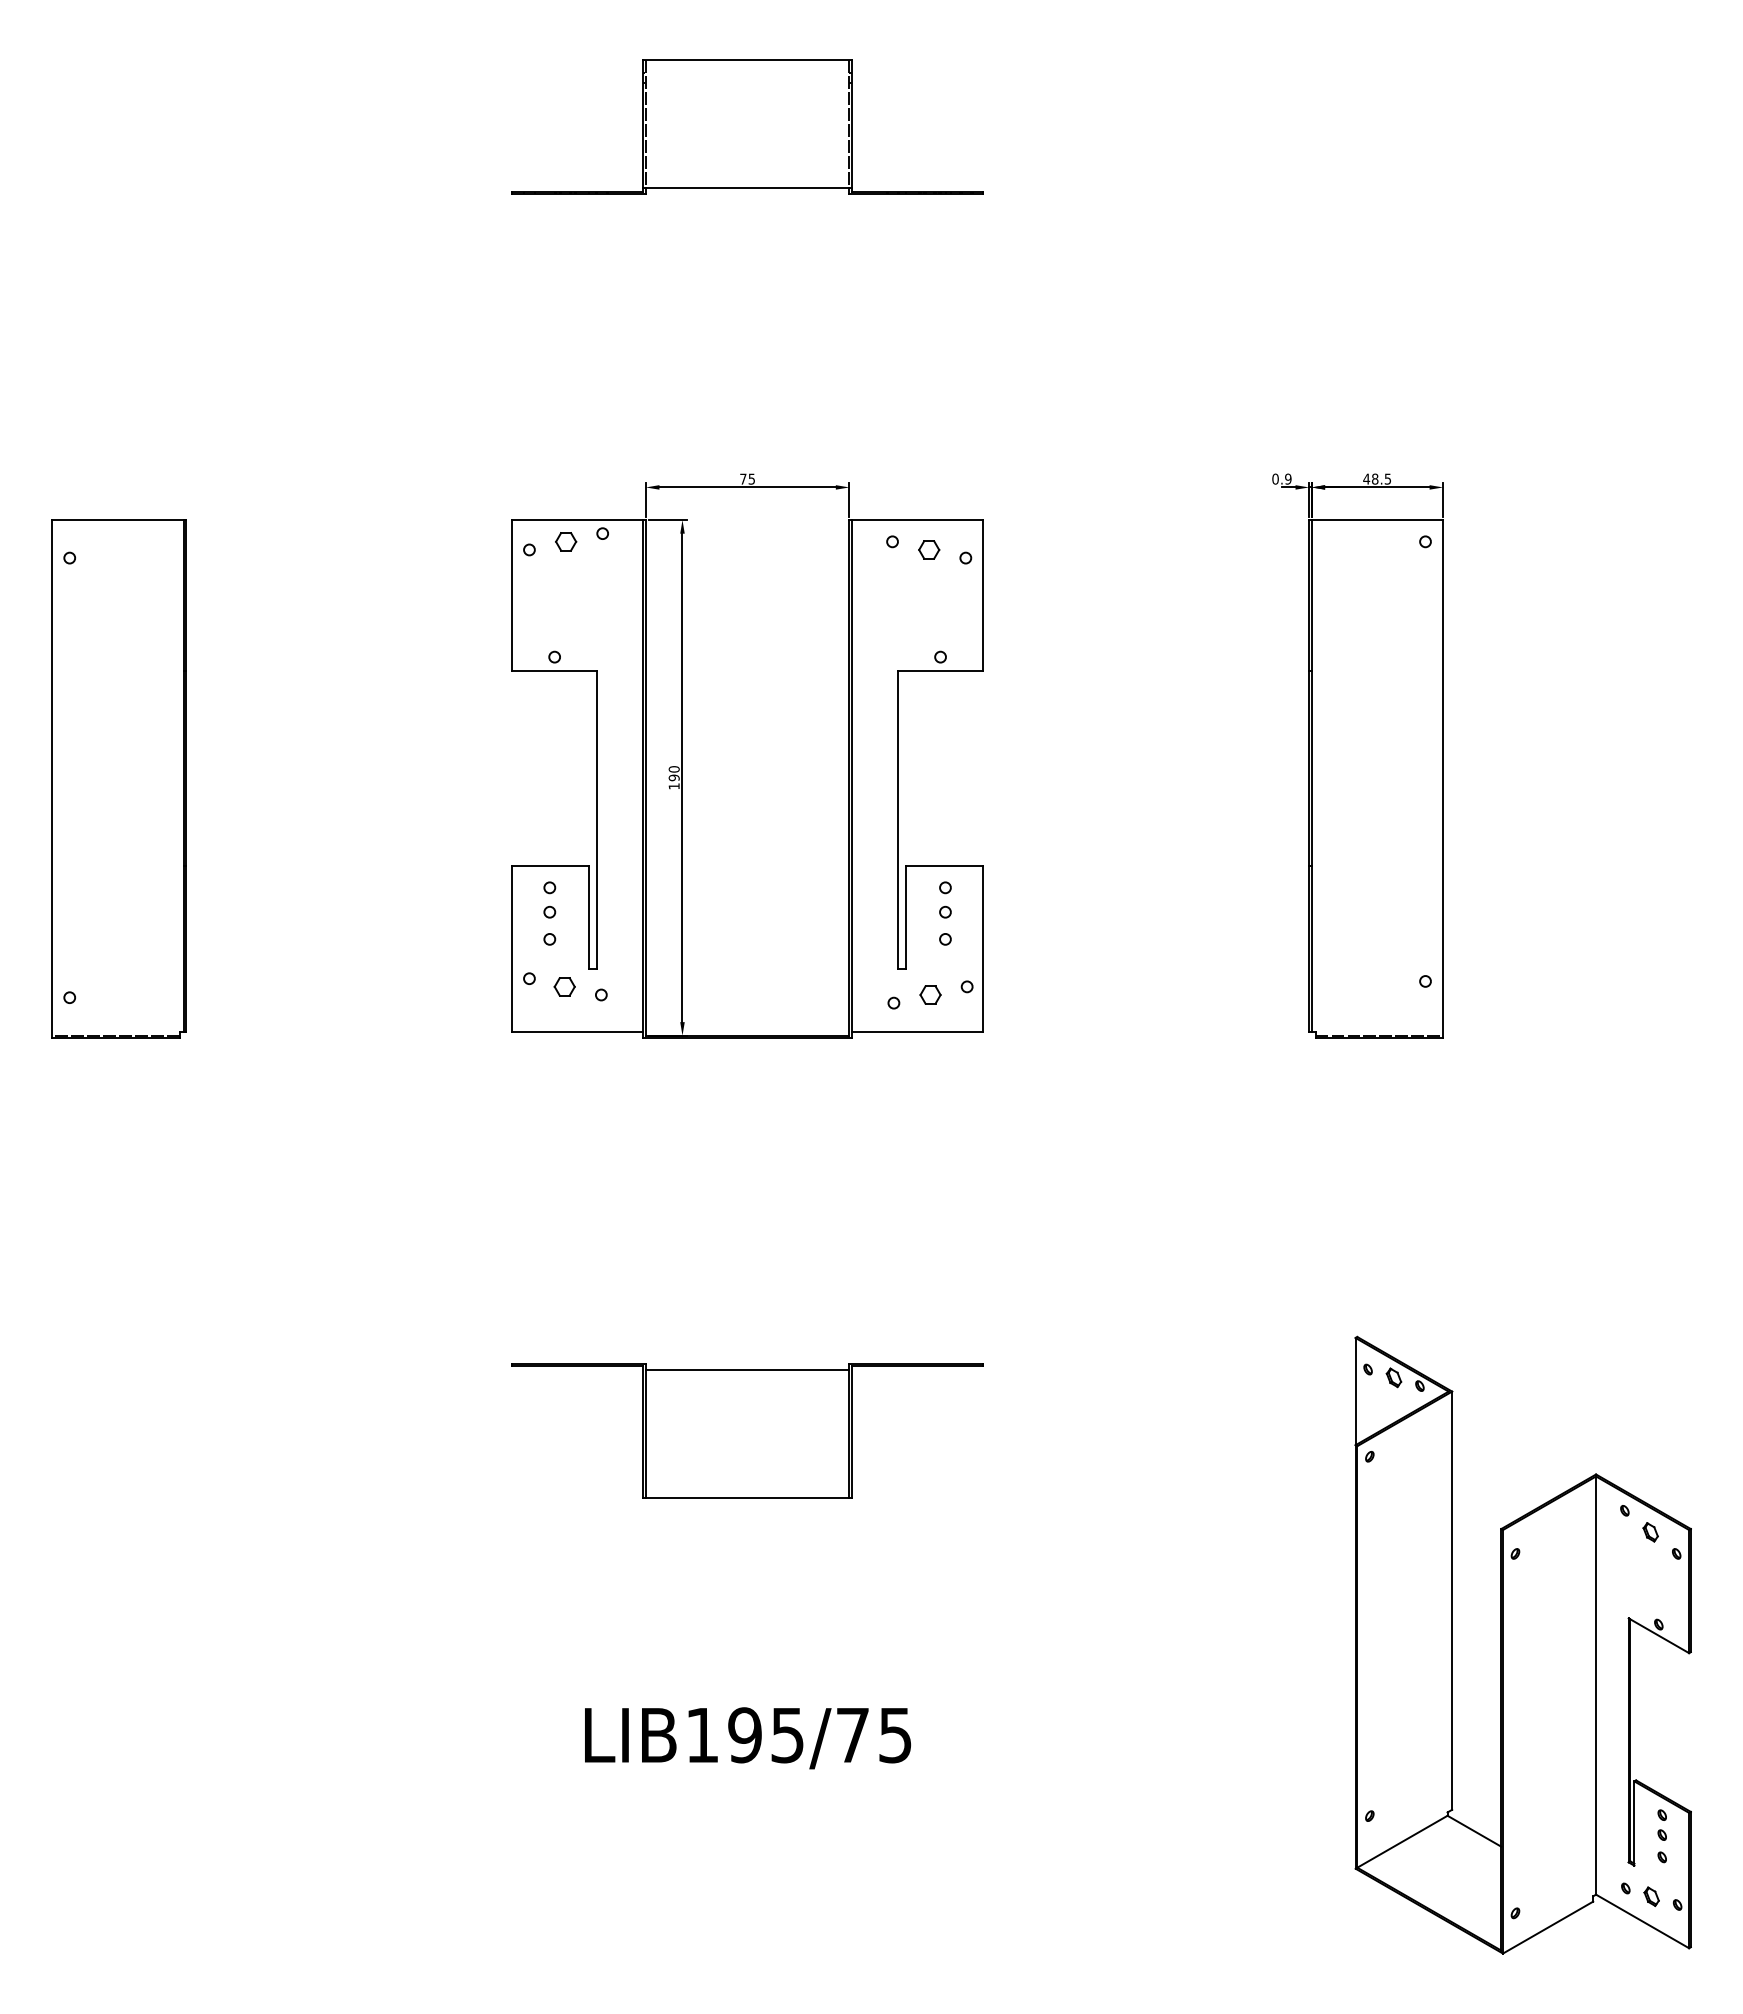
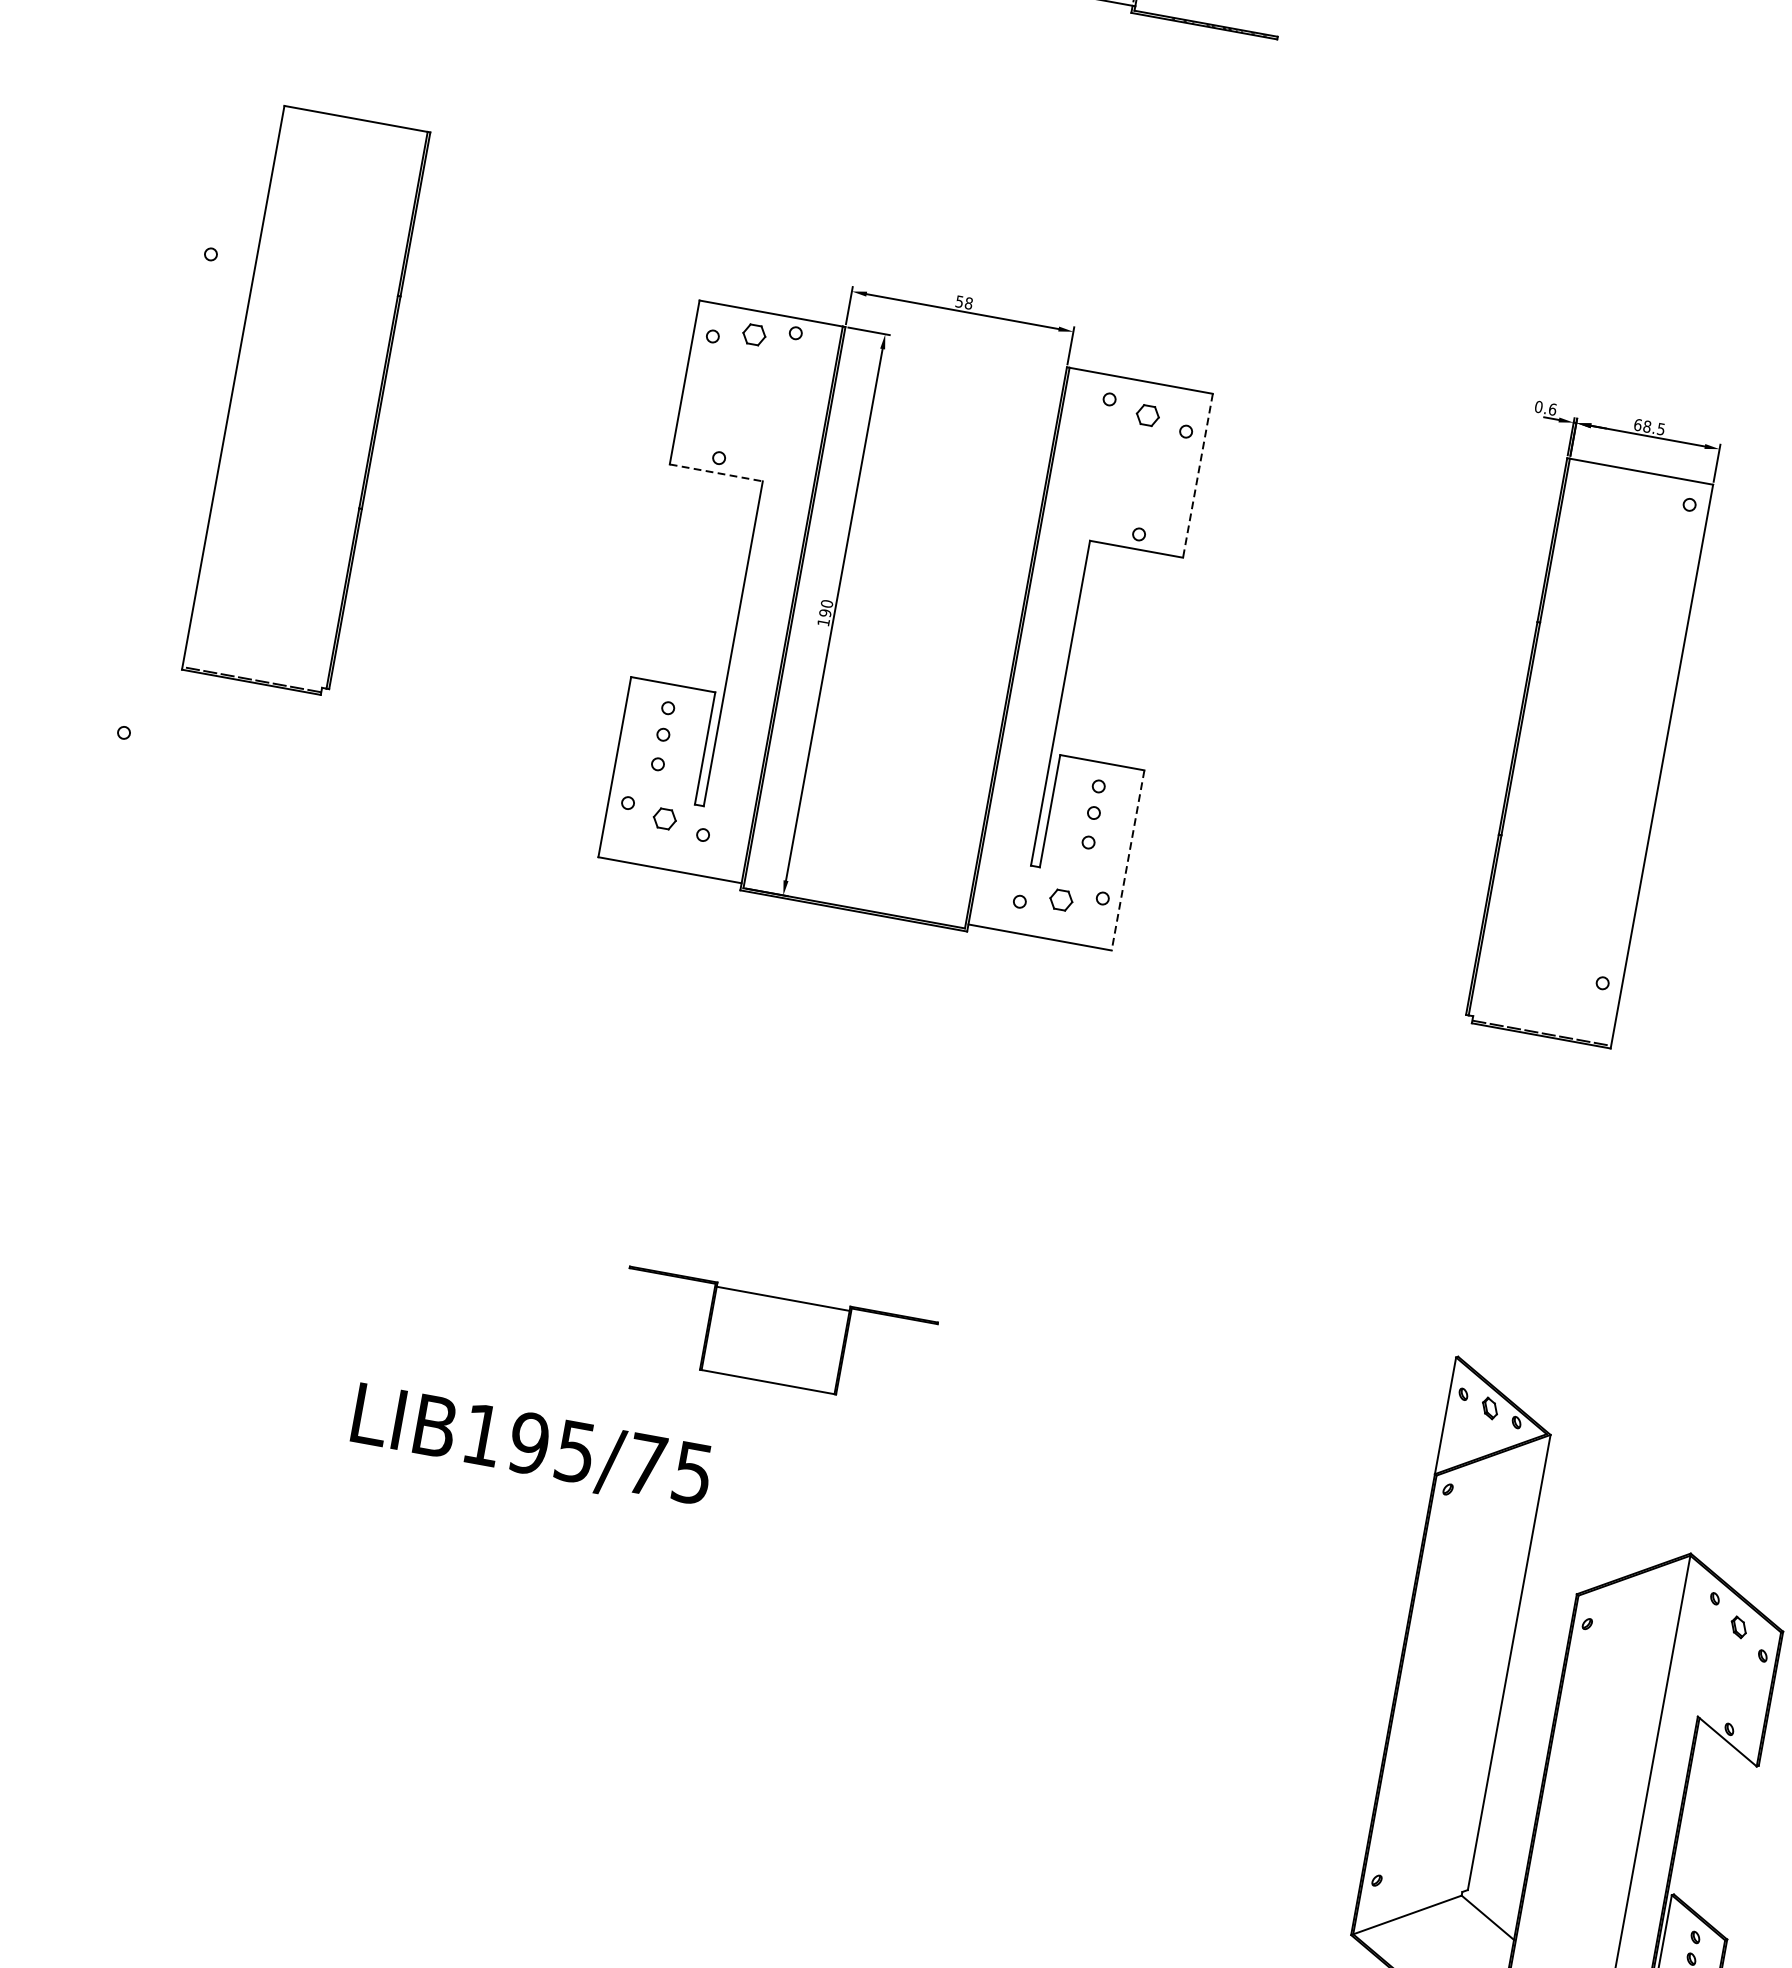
text: (747, 478) -> (964, 301), 75 -> 58
text: (1288, 478) -> (1553, 408), 0.9 -> 0.6
text: (1366, 478) -> (1637, 424), 48.5 -> 68.5
line: (983, 595) -> (1197, 475), solid -> dashed
line: (554, 670) -> (716, 472), solid -> dashed
part: (118, 778) -> (305, 400), moved
line: (983, 948) -> (1128, 860), solid -> dashed
part: (747, 1430) -> (776, 1337), size x0.6
text: (747, 1738) -> (531, 1447), moved

